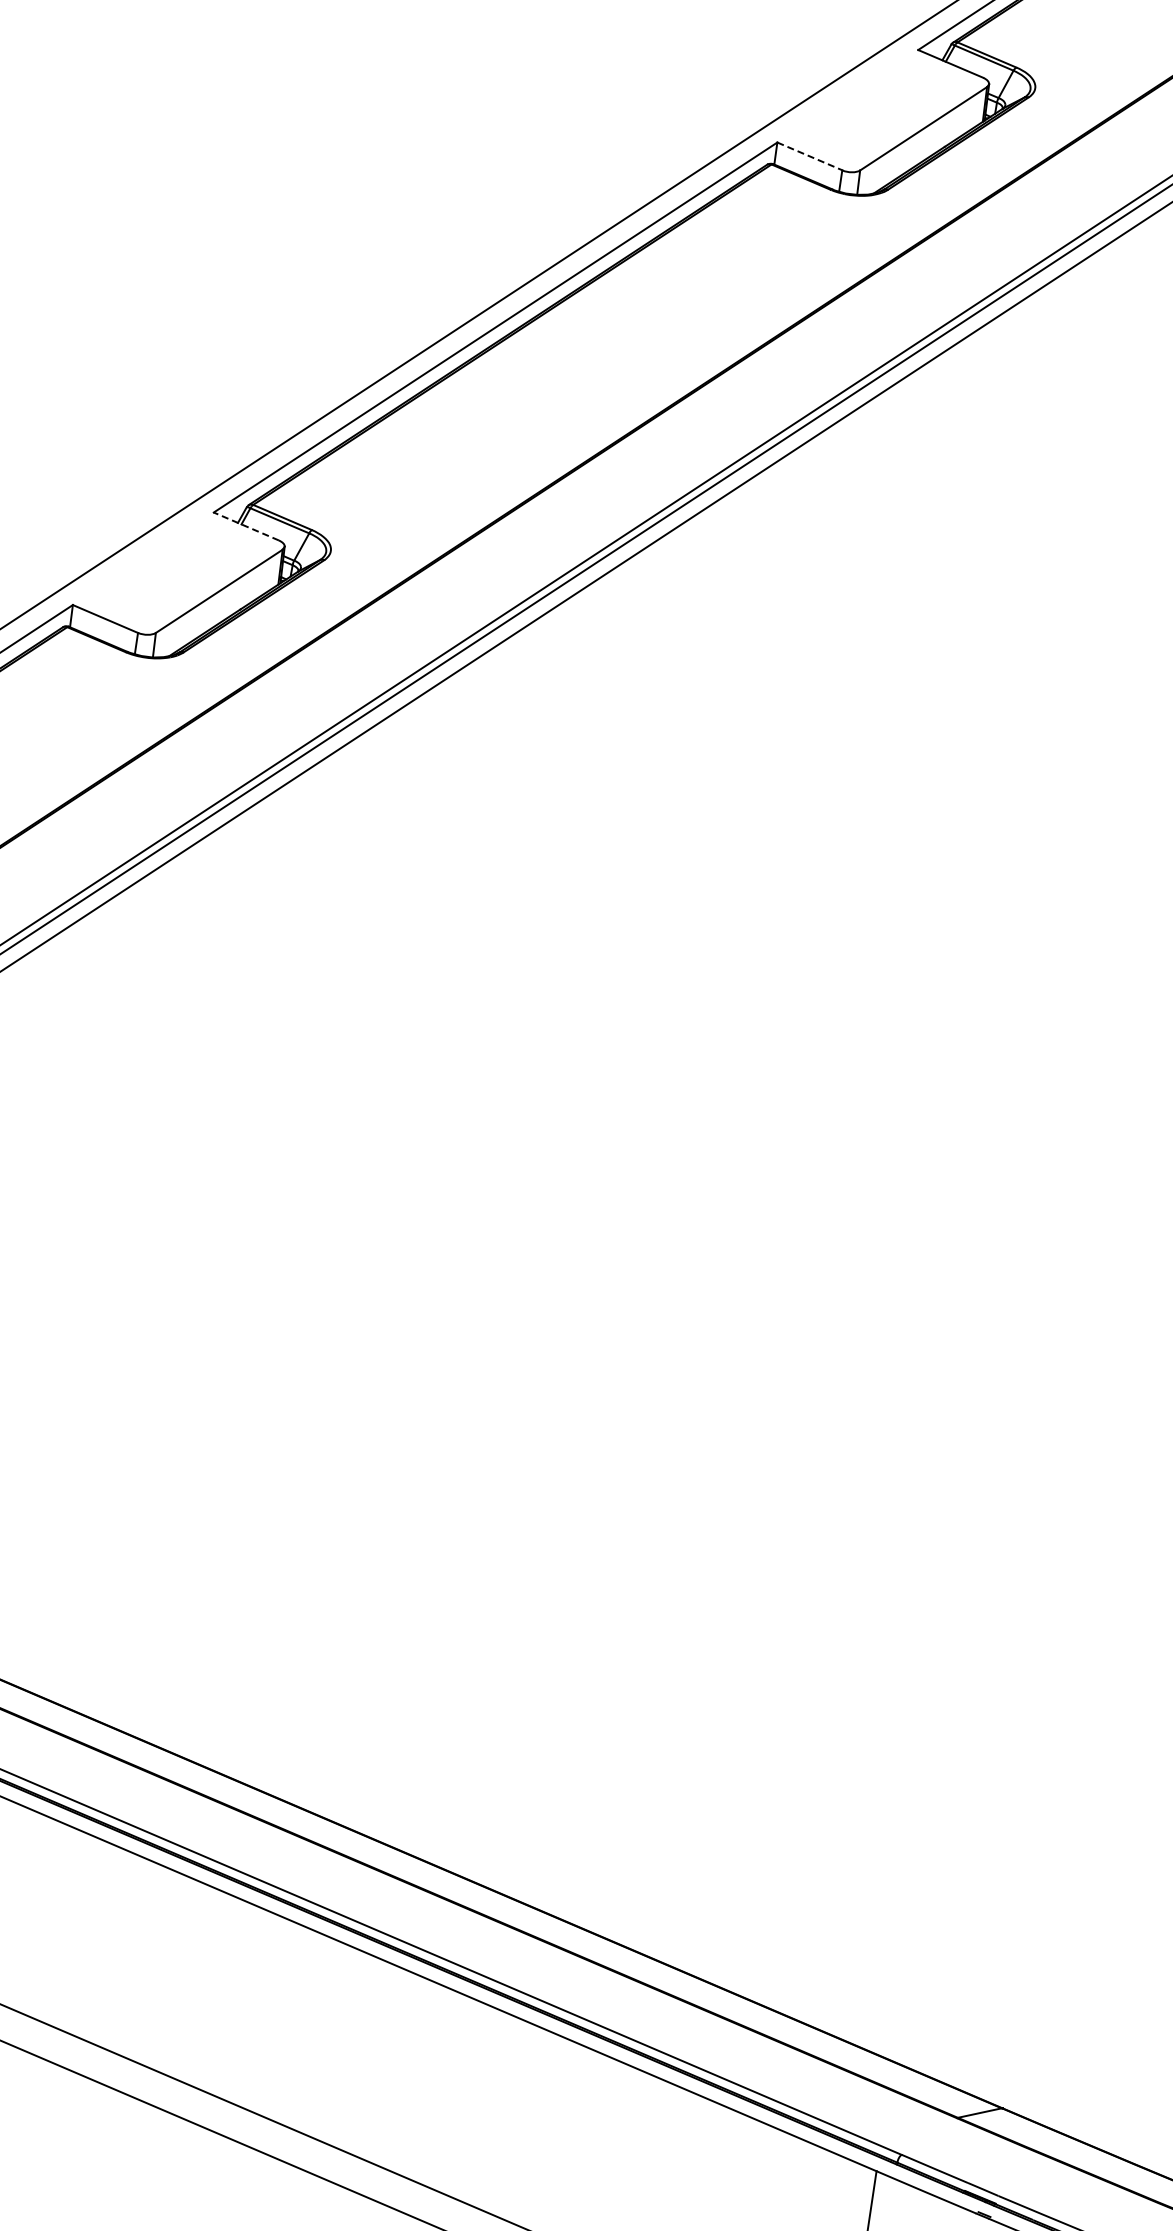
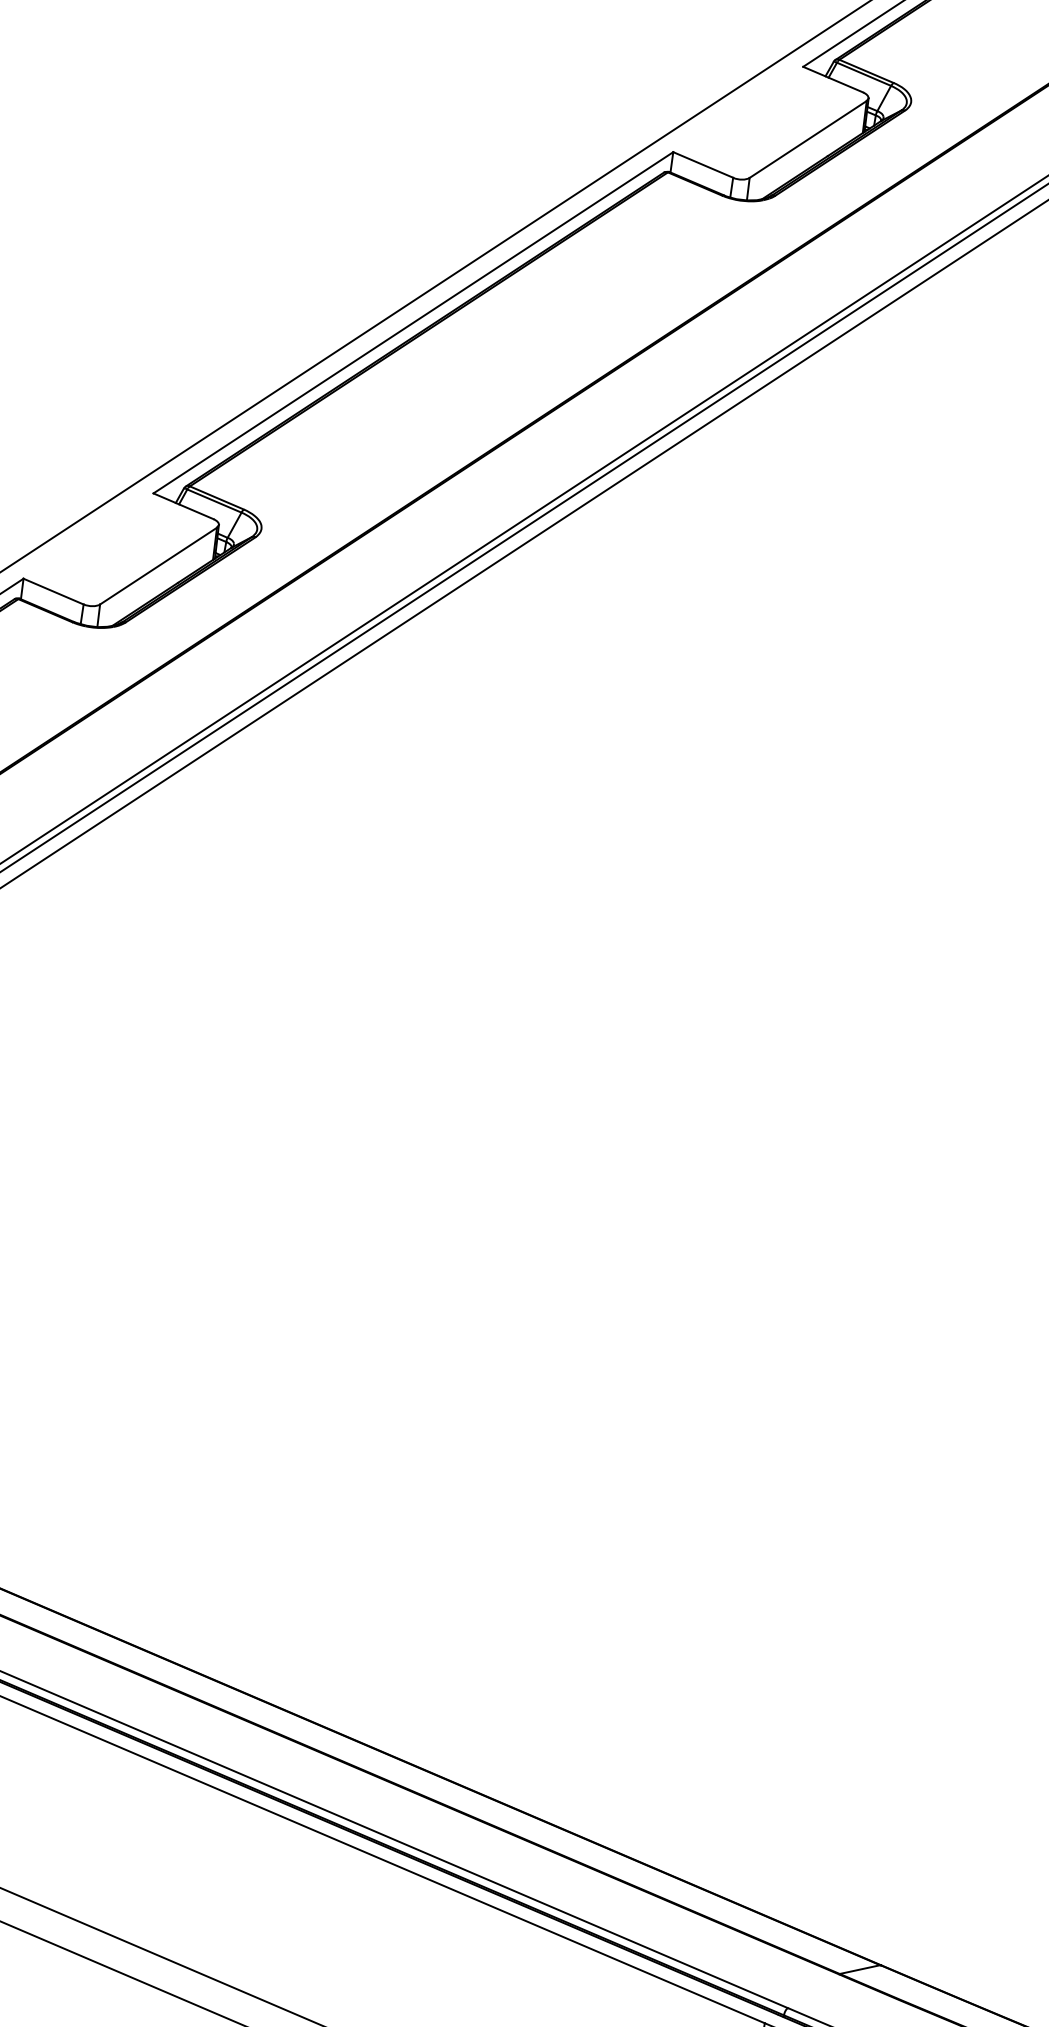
line: (810, 156) -> (703, 165), dashed -> solid
line: (245, 526) -> (182, 506), dashed -> solid

